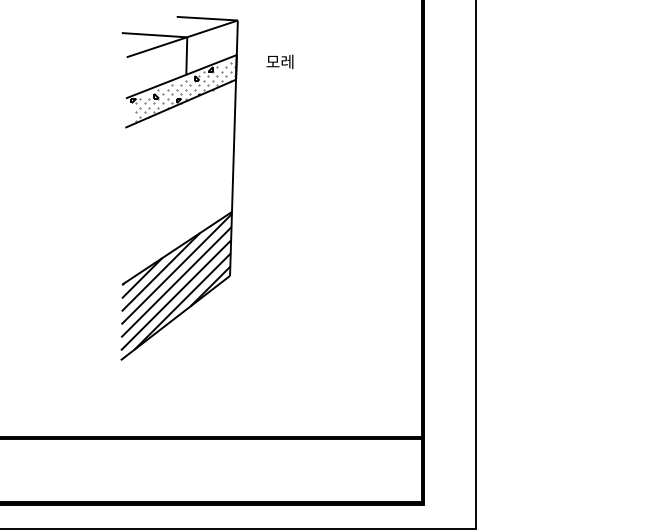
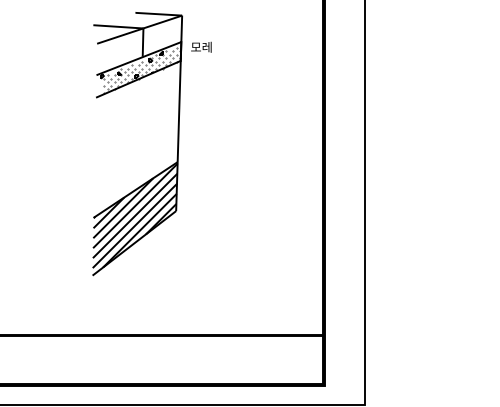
text: (280, 60) -> (201, 46), moved

